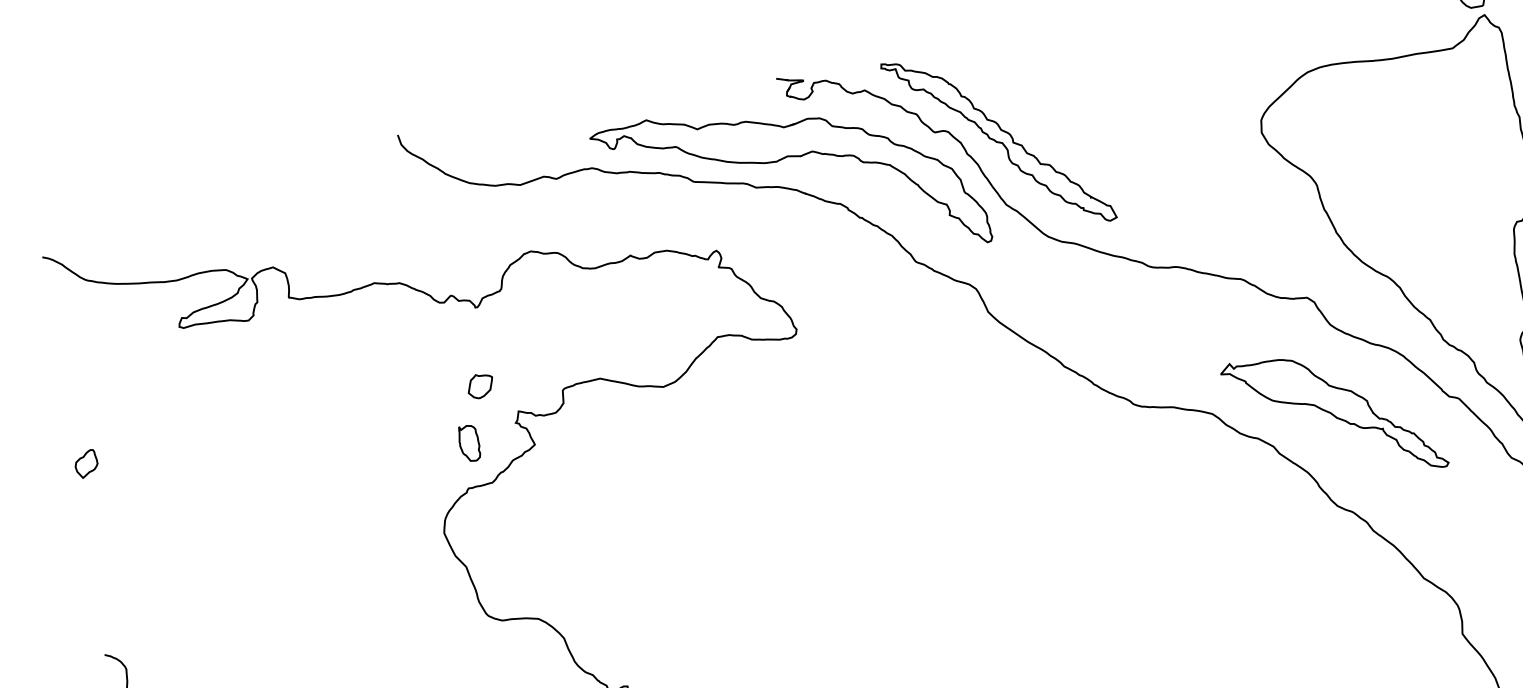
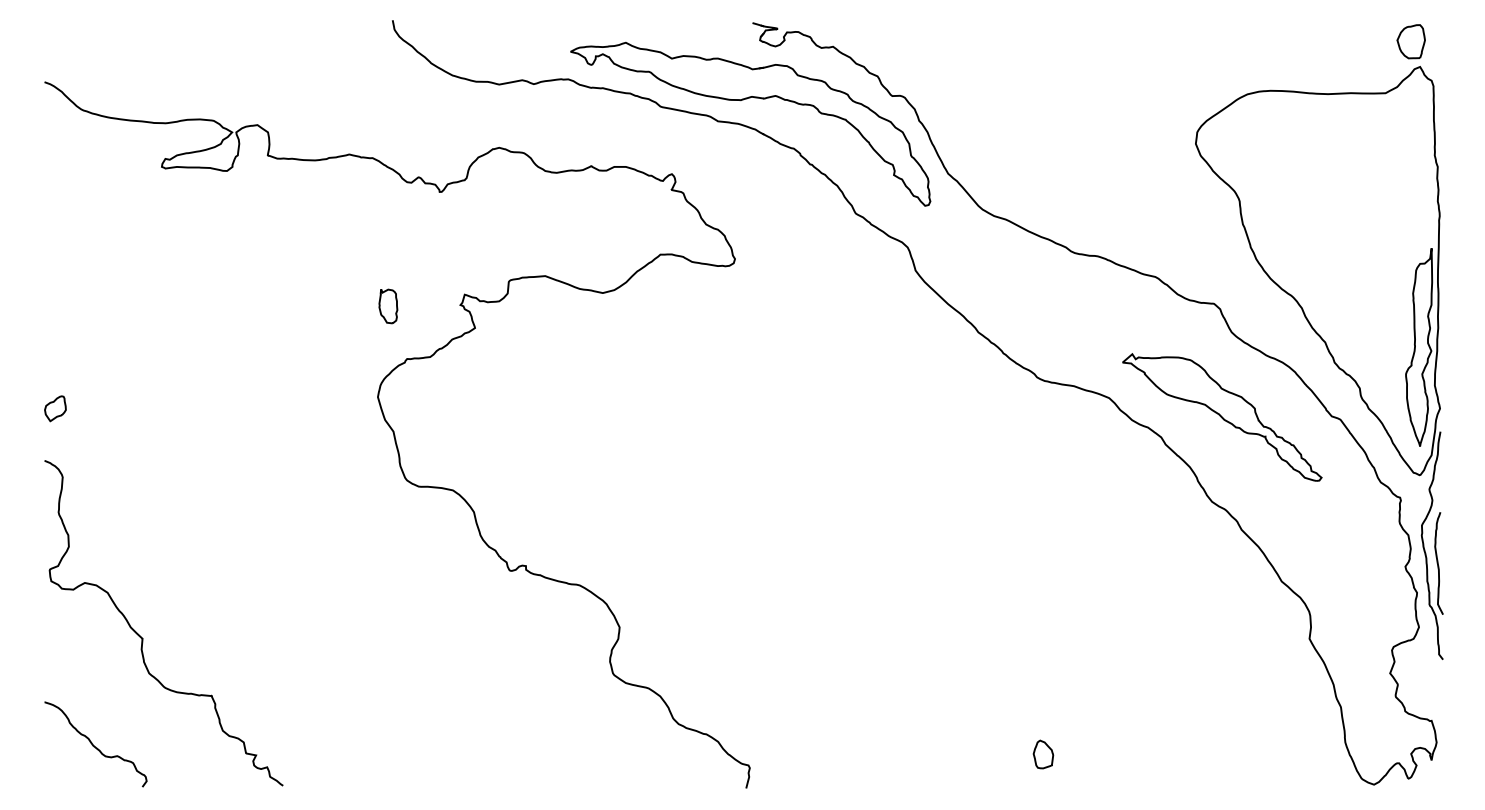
part: (998, 142) -> (949, 114), removed
part: (479, 386) -> (432, 265), removed
part: (469, 443) -> (388, 306), moved
part: (86, 463) -> (55, 408), moved

